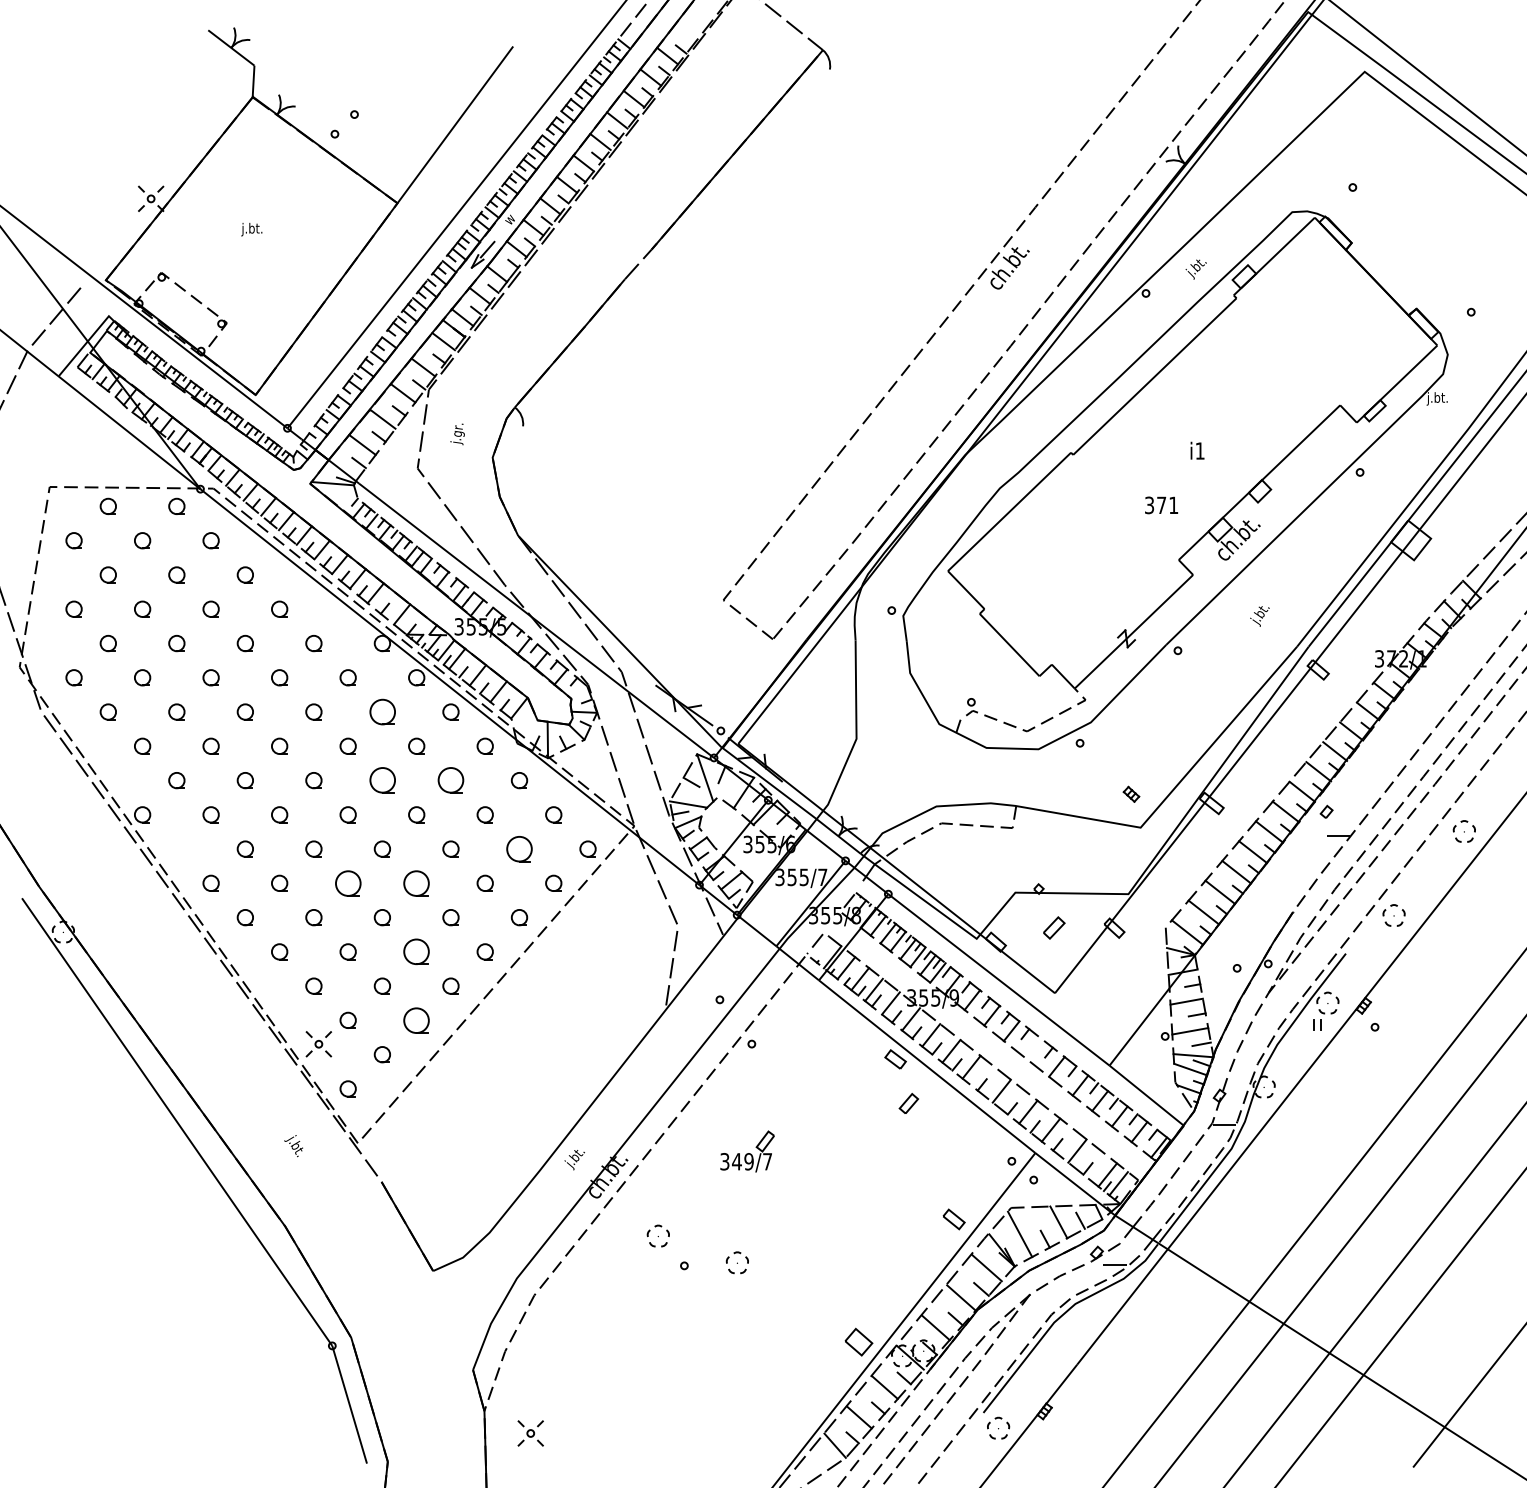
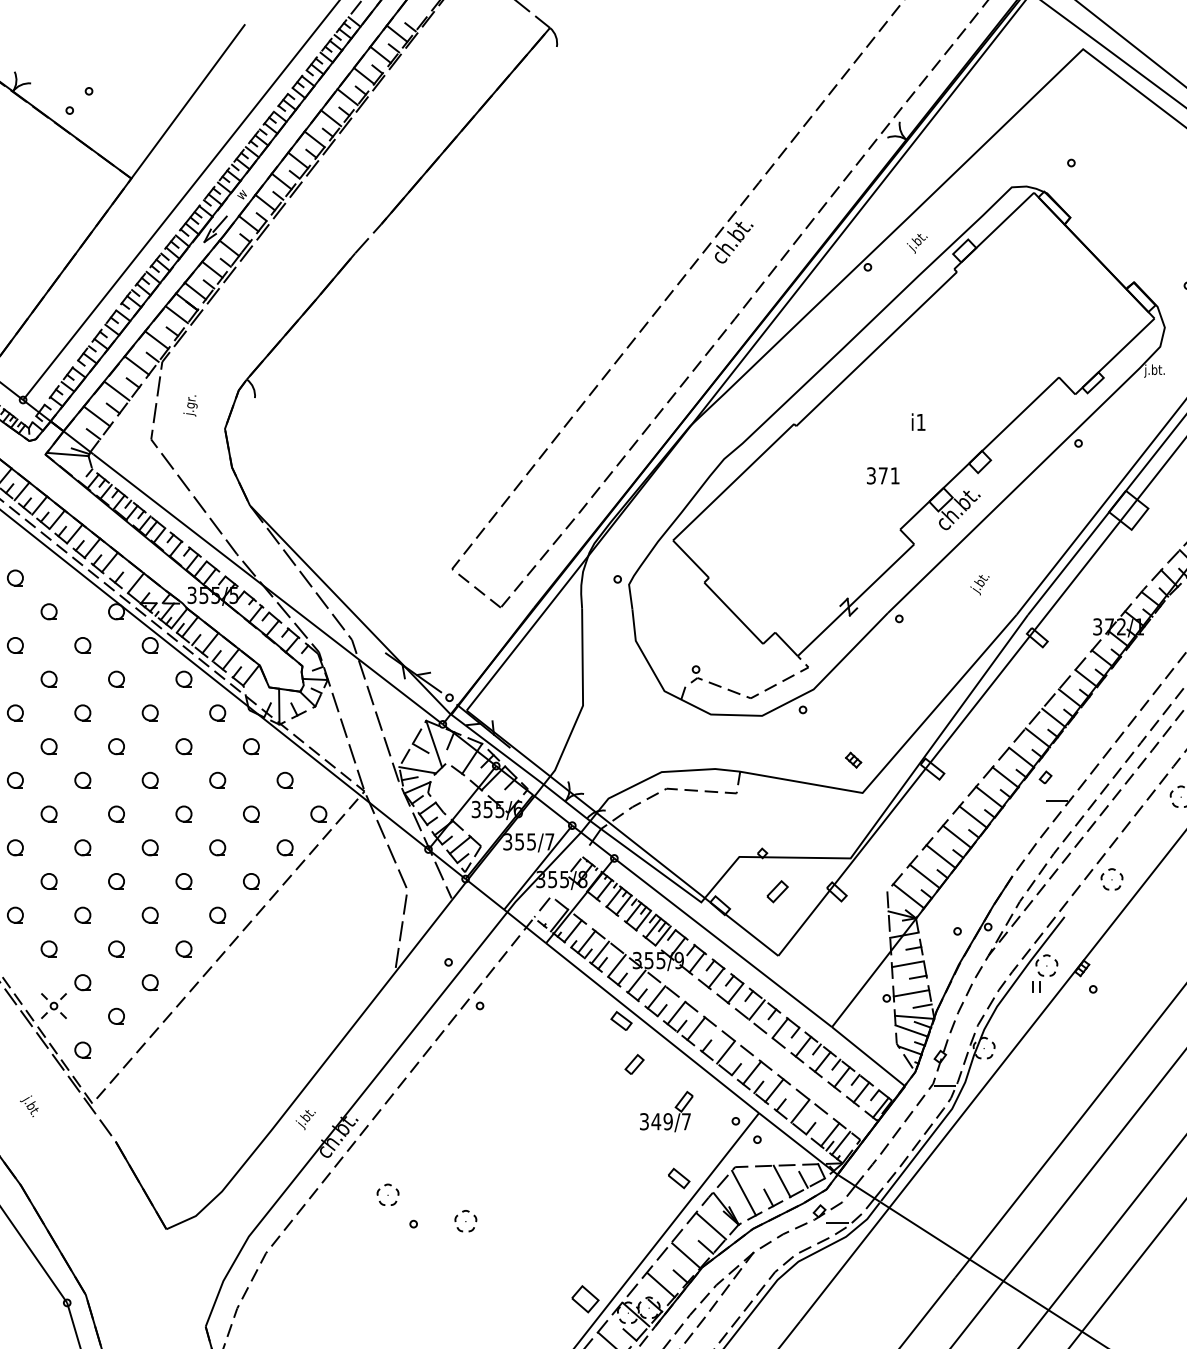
part: (381, 711) -> (115, 678), size x0.62
part: (381, 780) -> (115, 746), size x0.62
part: (450, 780) -> (183, 746), size x0.62
part: (519, 848) -> (251, 813), size x0.62
part: (347, 882) -> (82, 846), size x0.62
part: (416, 882) -> (150, 846), size x0.62
part: (416, 951) -> (150, 914), size x0.62
part: (416, 1019) -> (150, 981), size x0.62
line: (1033, 1048) -> (757, 1010), added
part: (747, 1151) -> (666, 1111), moved

